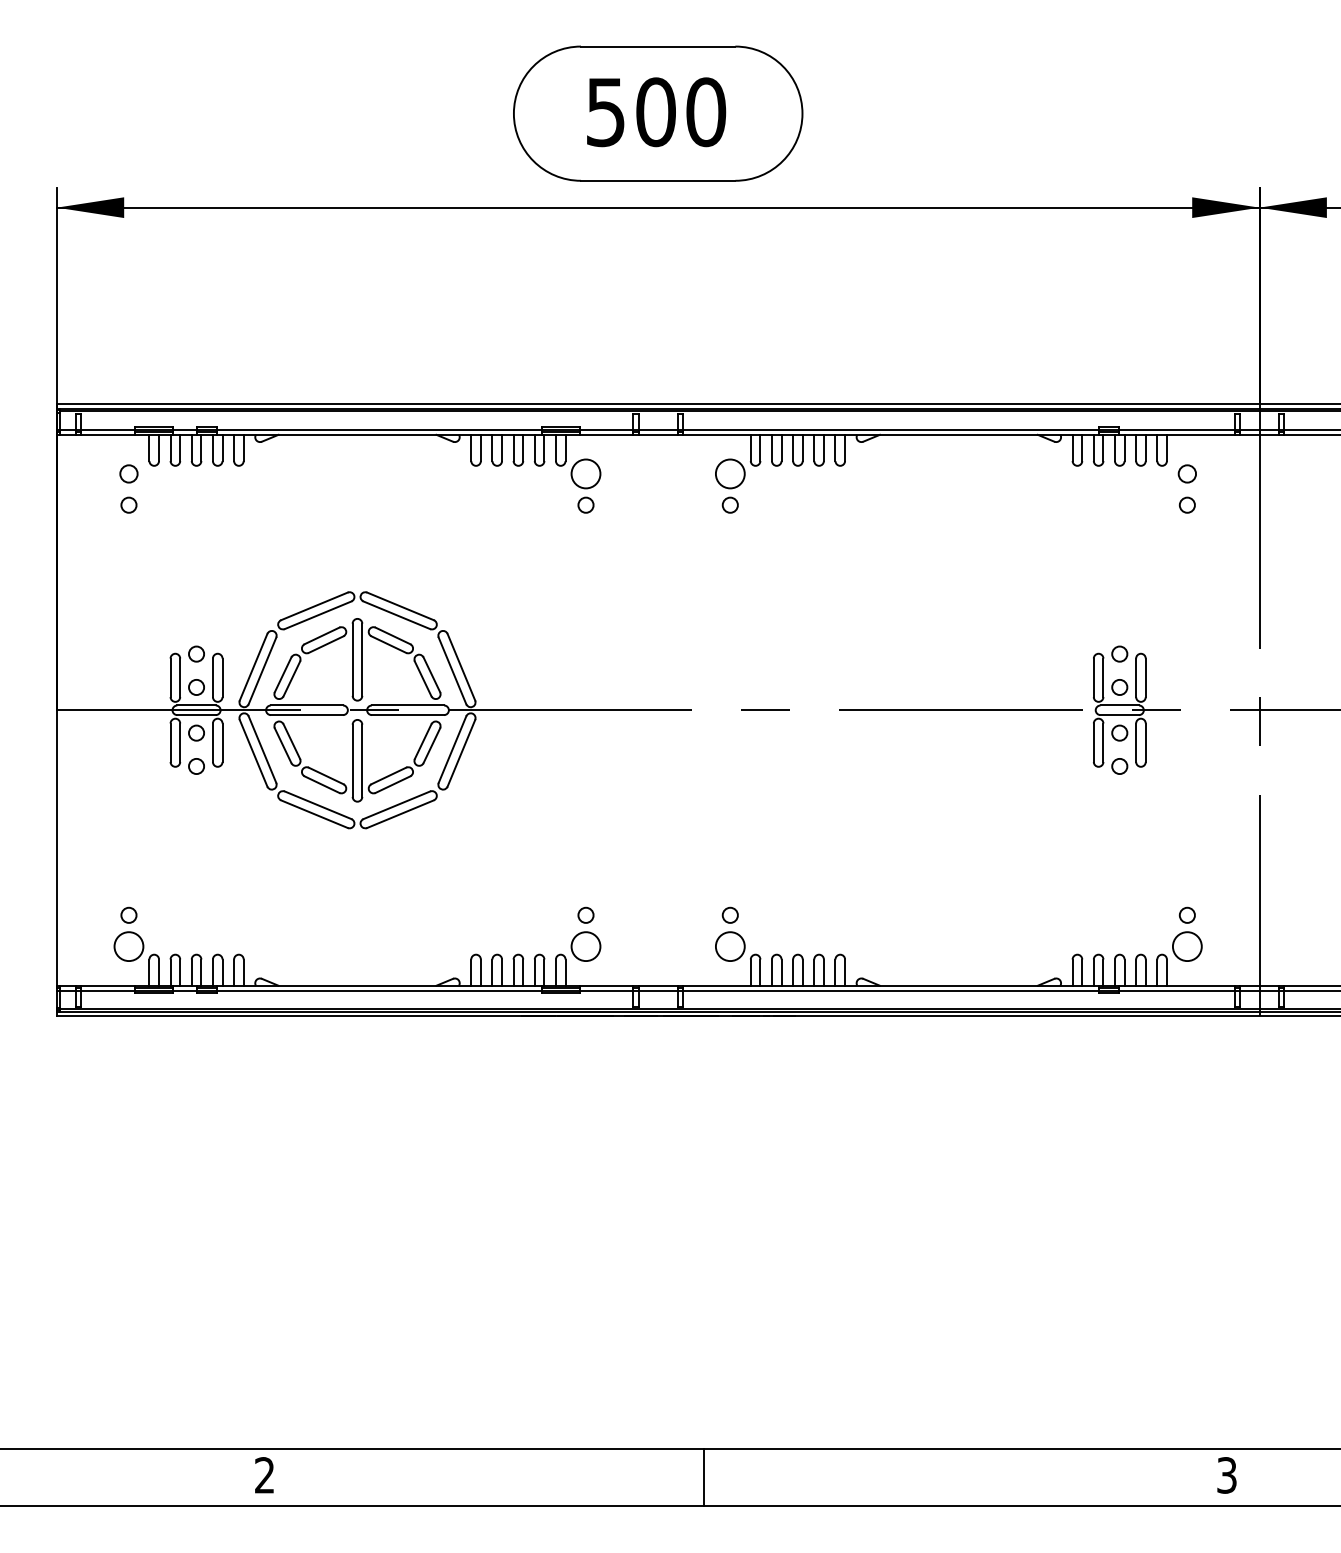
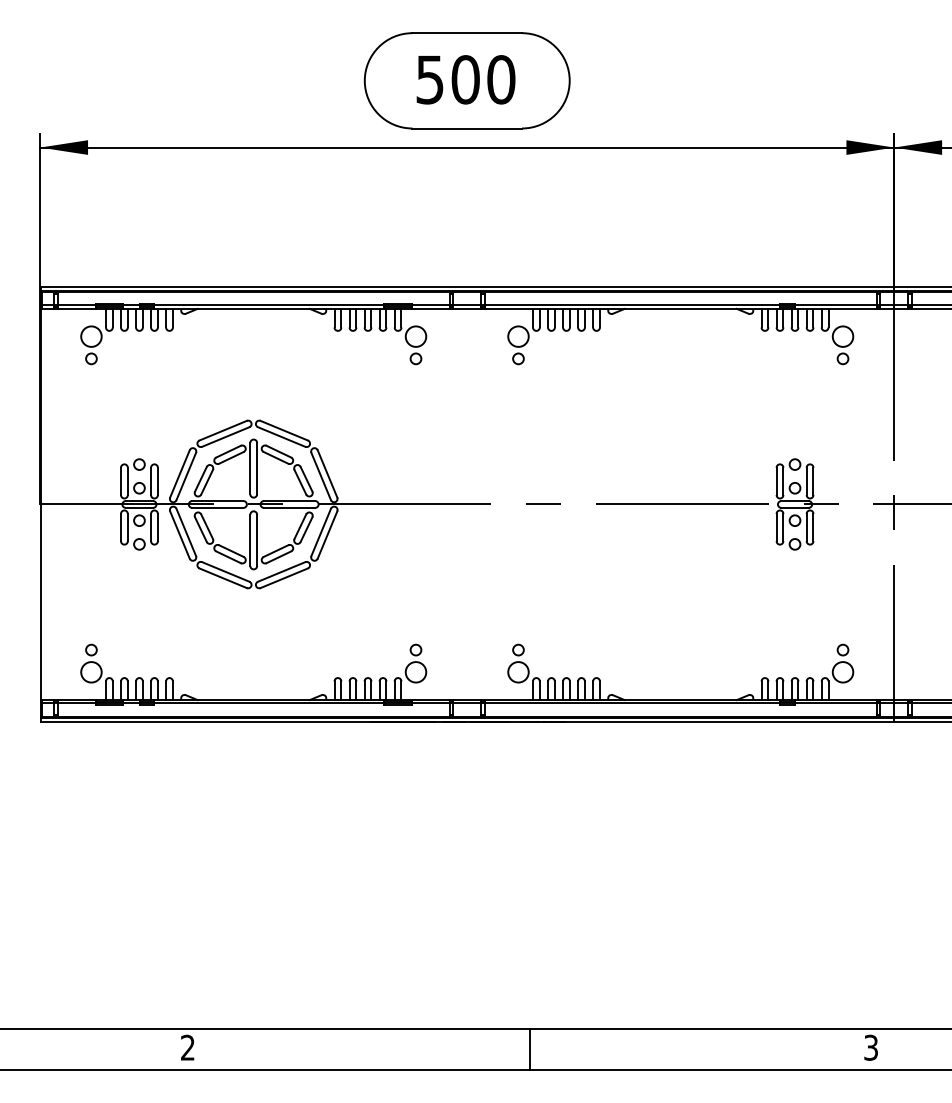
circle: (128, 473) -> (91, 336), size x1.67
circle: (1186, 473) -> (842, 336), size x1.67
line: (703, 1477) -> (529, 1049), moved

